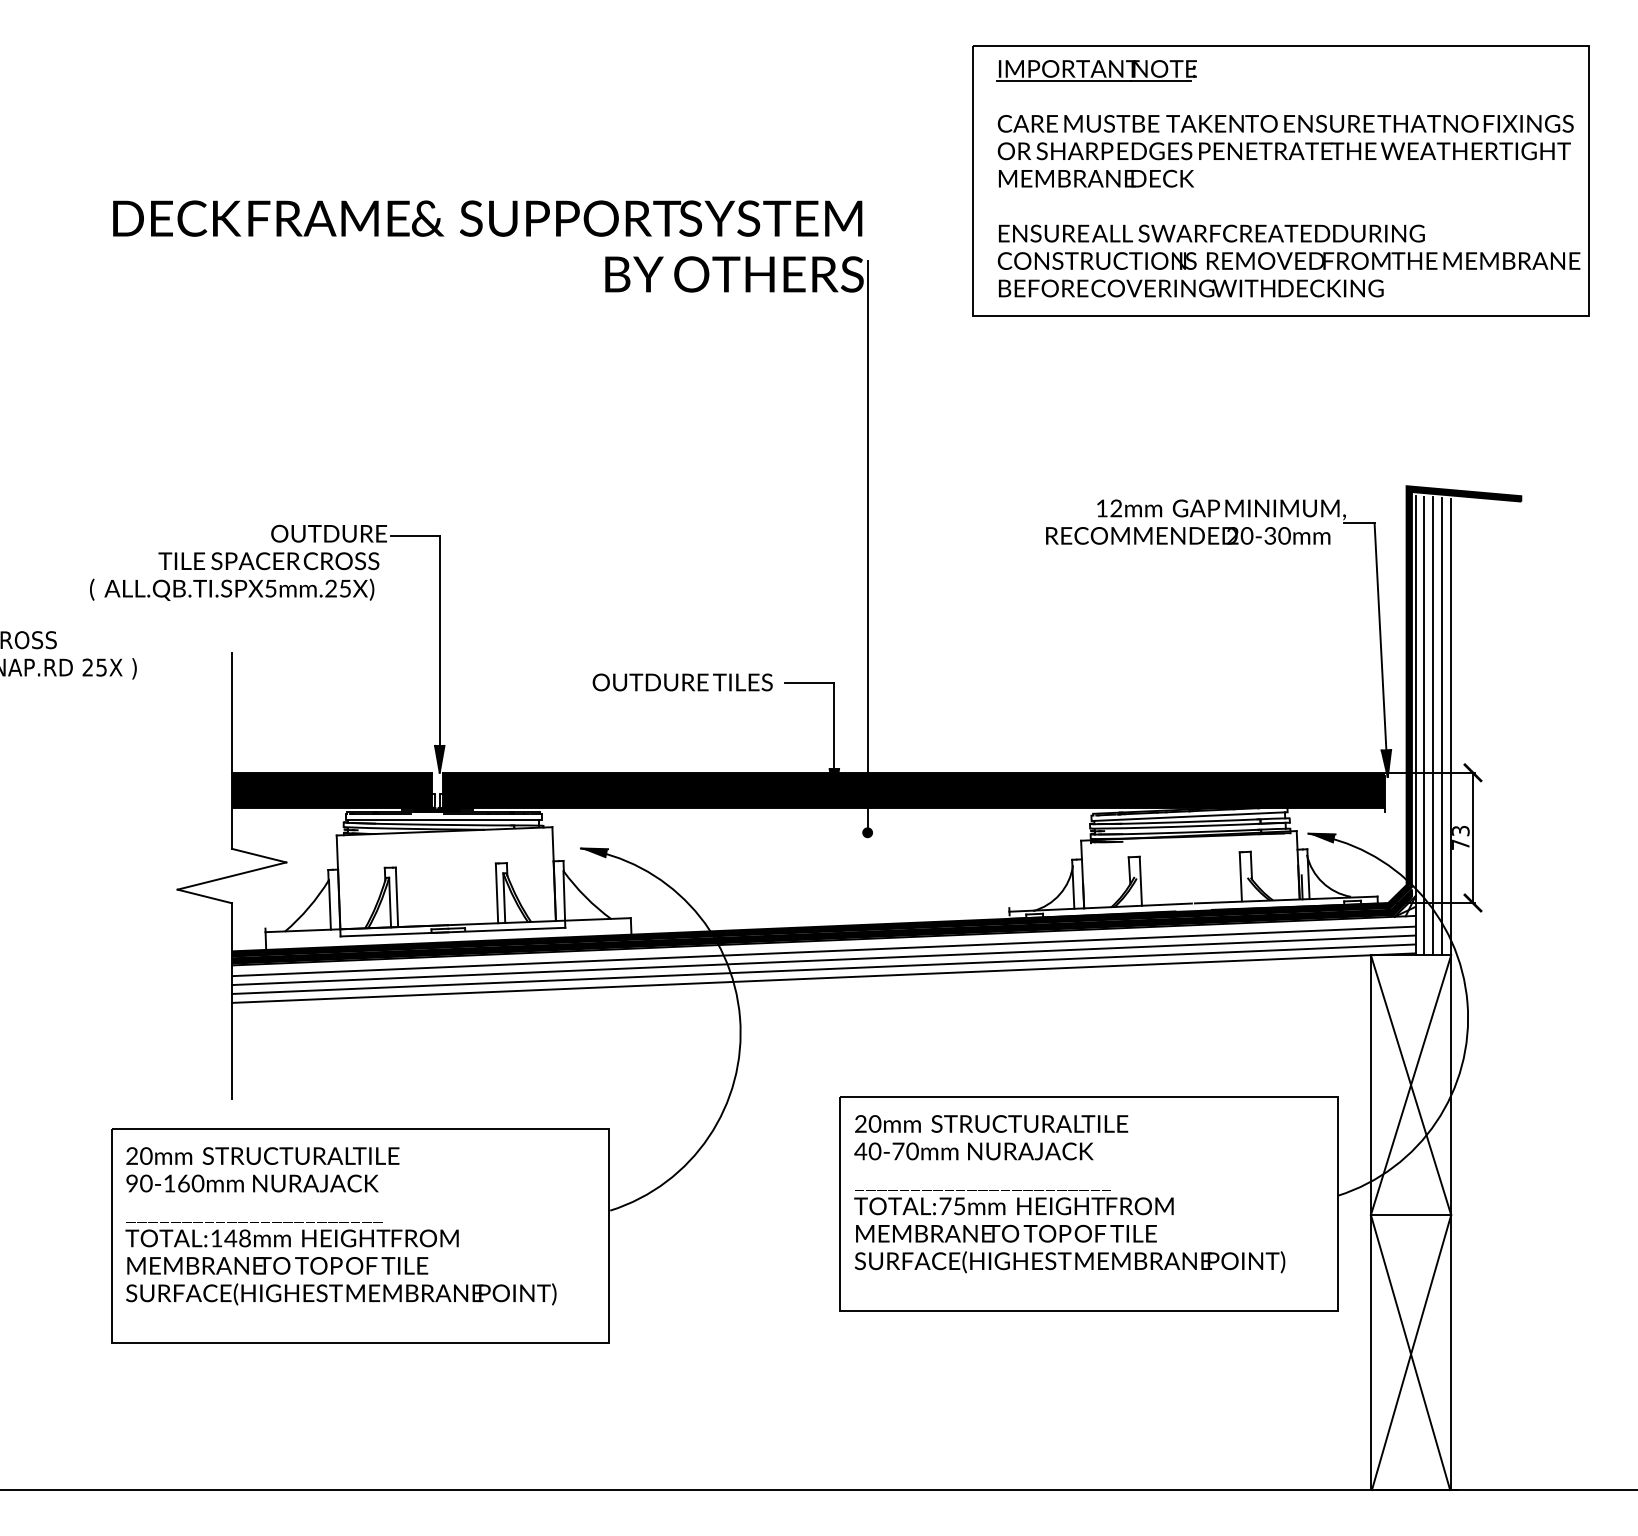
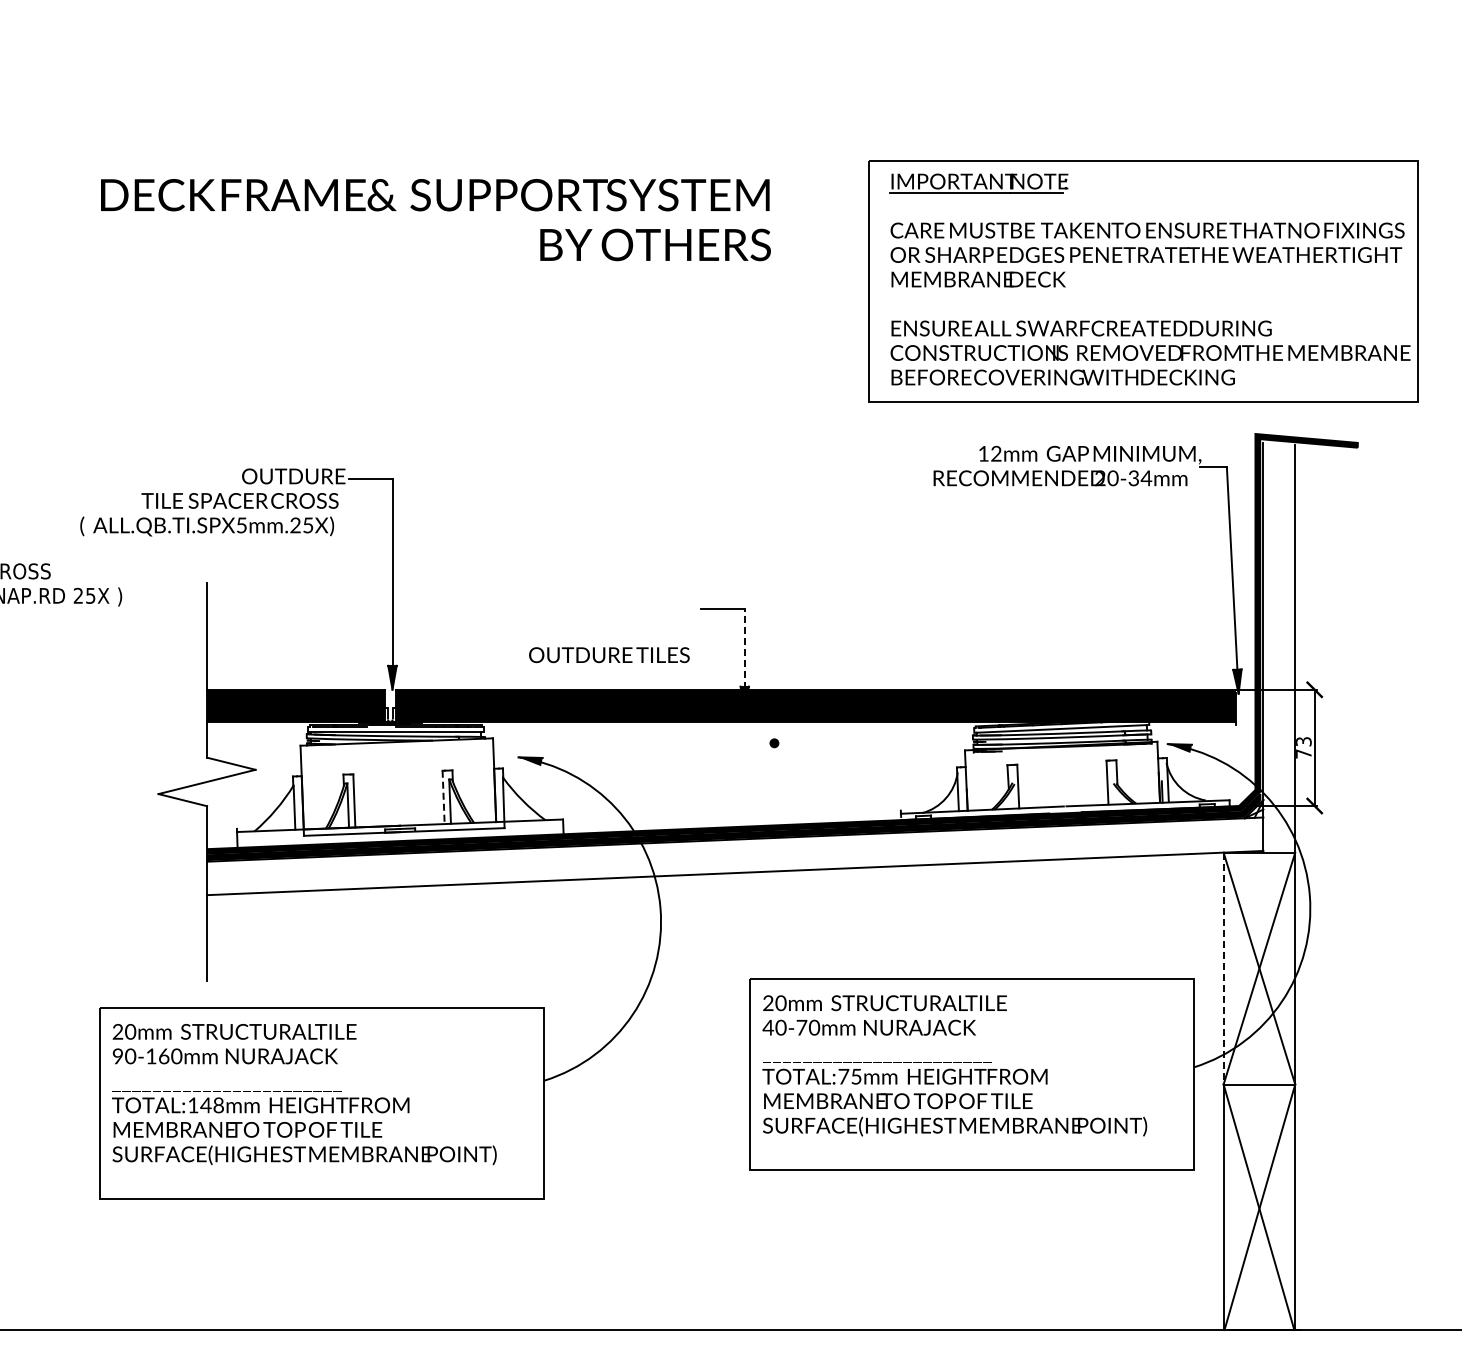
part: (1281, 180) -> (1143, 281), moved
text: (1284, 536) -> (1146, 478), 20-30mm -> 20-34mm
line: (867, 547) -> (774, 488), removed
text: (682, 682) -> (609, 655), moved
line: (1424, 725) -> (1271, 647), removed
line: (1433, 726) -> (1279, 648), removed
line: (1442, 726) -> (1287, 648), removed
line: (834, 727) -> (744, 649), solid -> dashed
line: (496, 893) -> (443, 797), solid -> dashed
line: (824, 951) -> (735, 849), removed
line: (824, 960) -> (735, 857), removed
line: (824, 969) -> (735, 865), removed
line: (1370, 1085) -> (1223, 968), solid -> dashed

